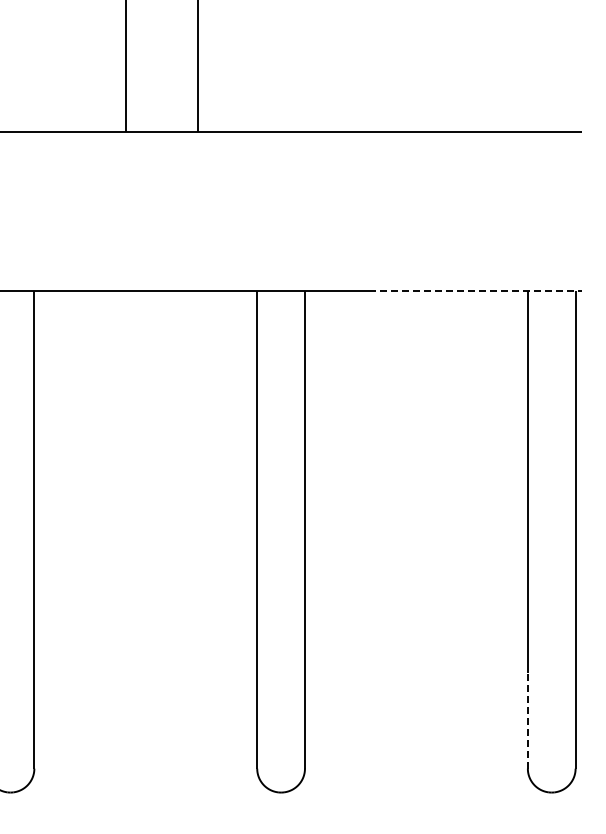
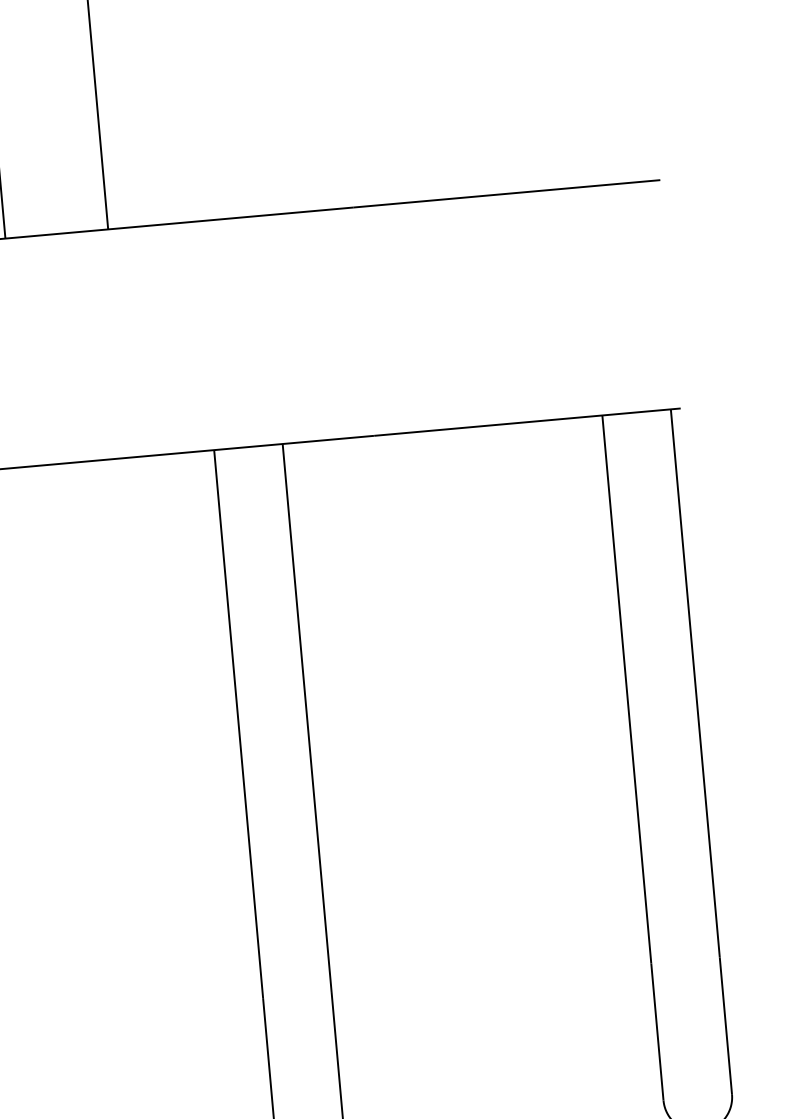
line: (475, 291) -> (527, 422), dashed -> solid
line: (527, 720) -> (656, 1031), dashed -> solid

